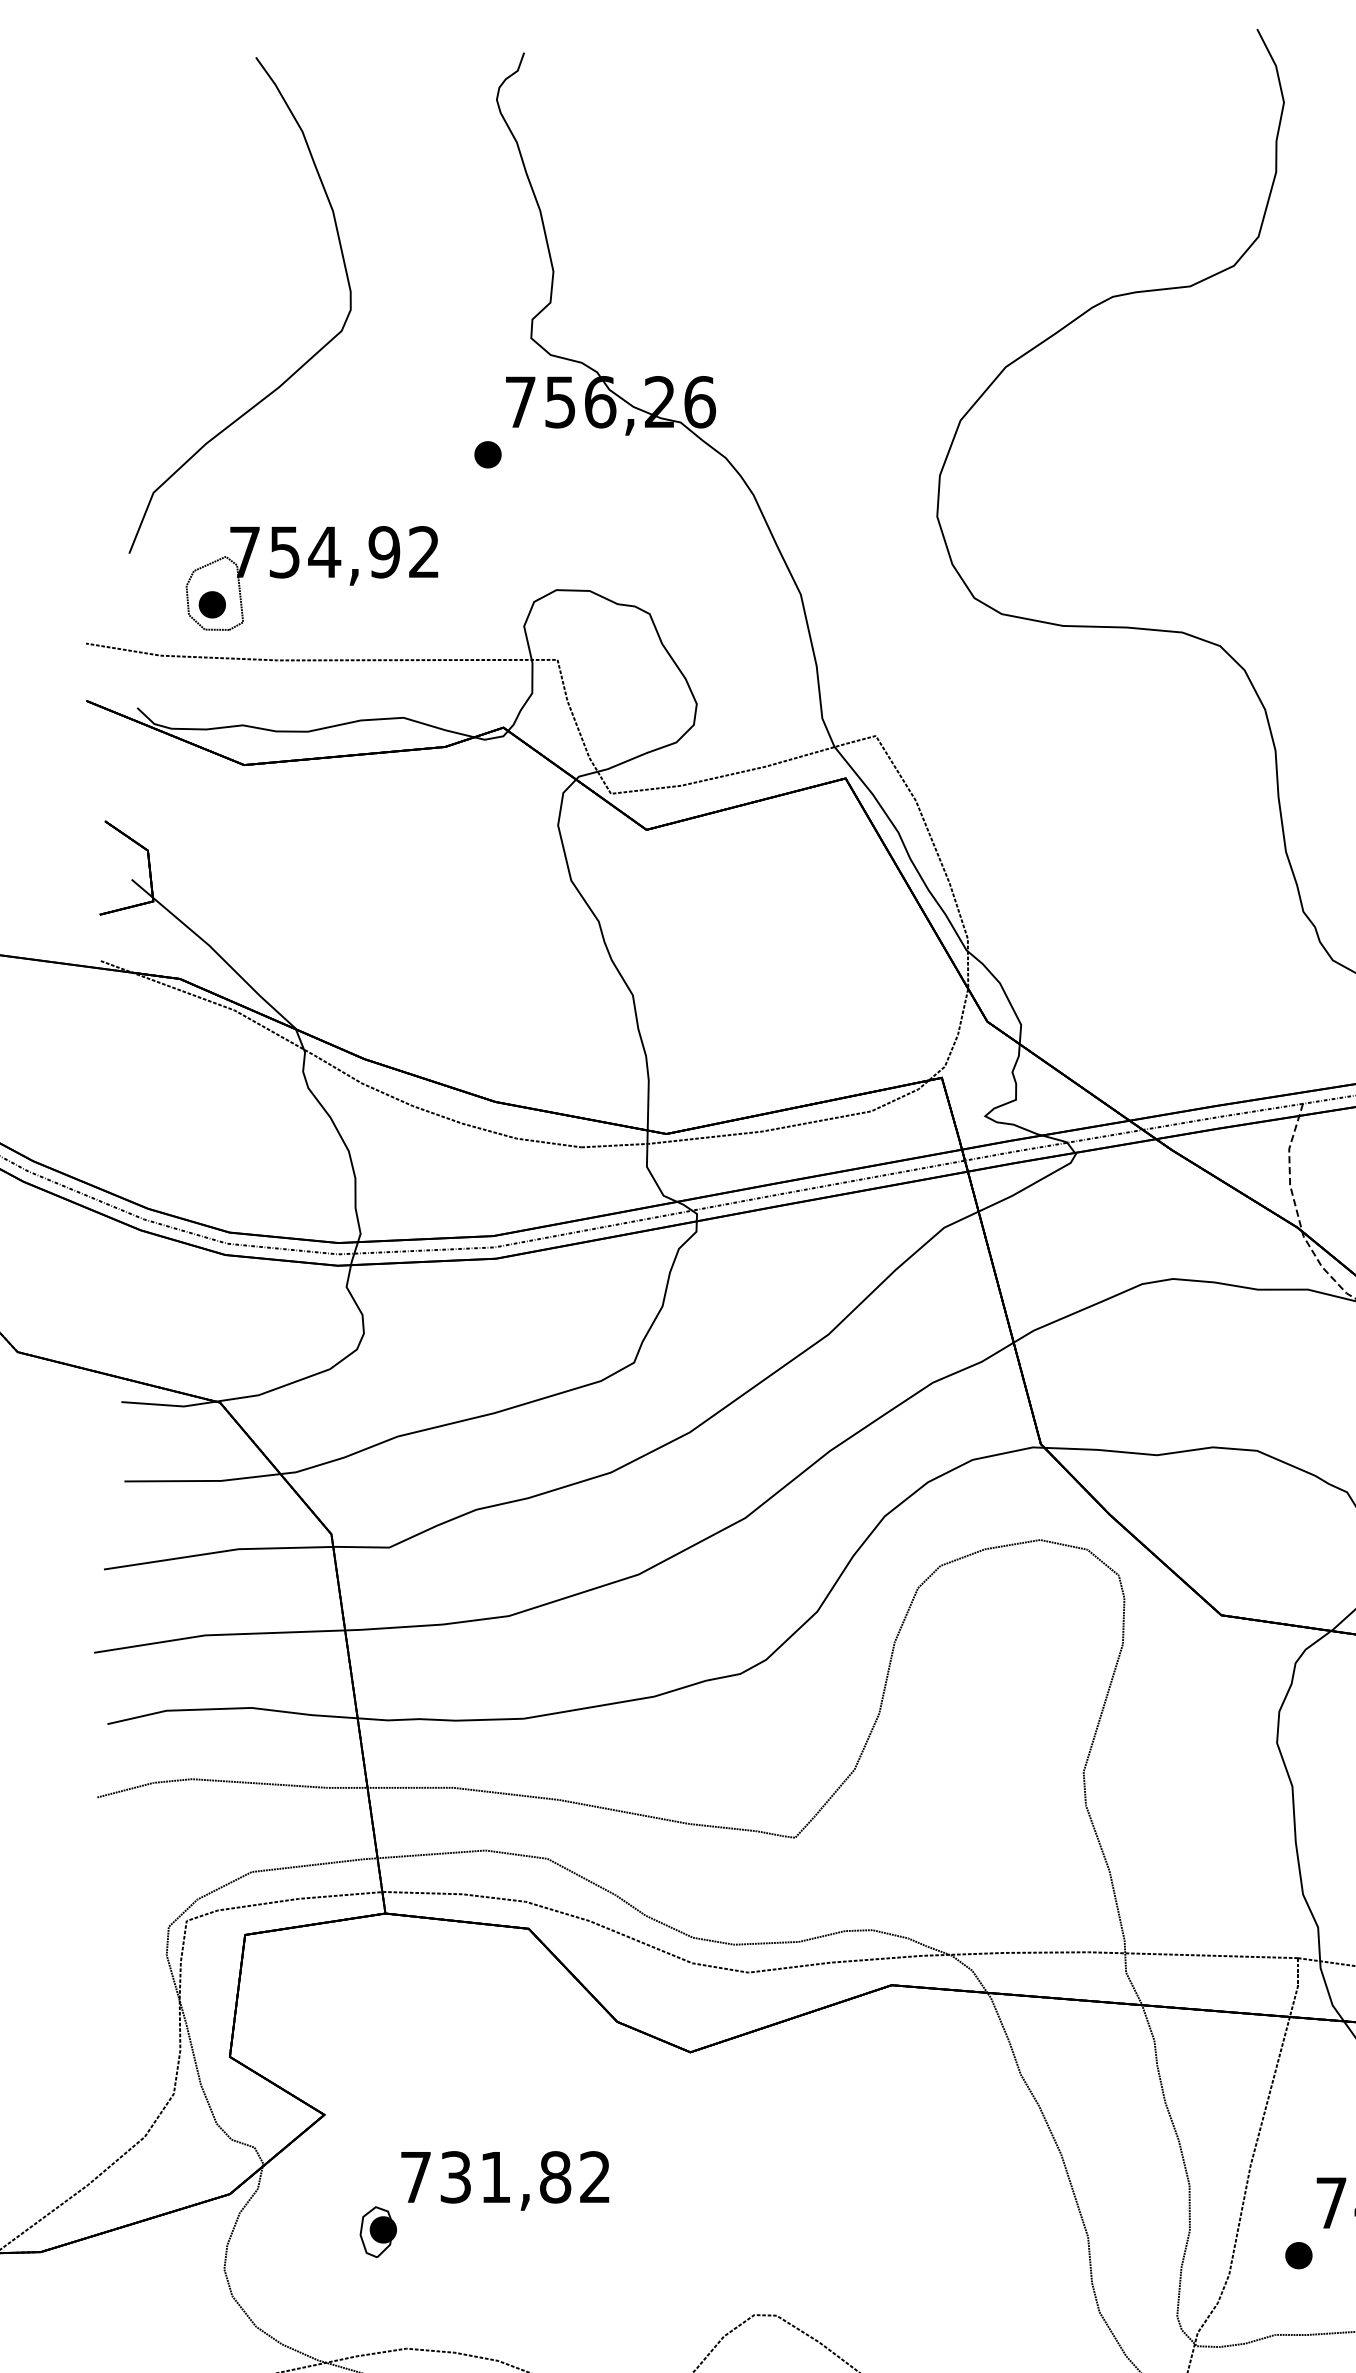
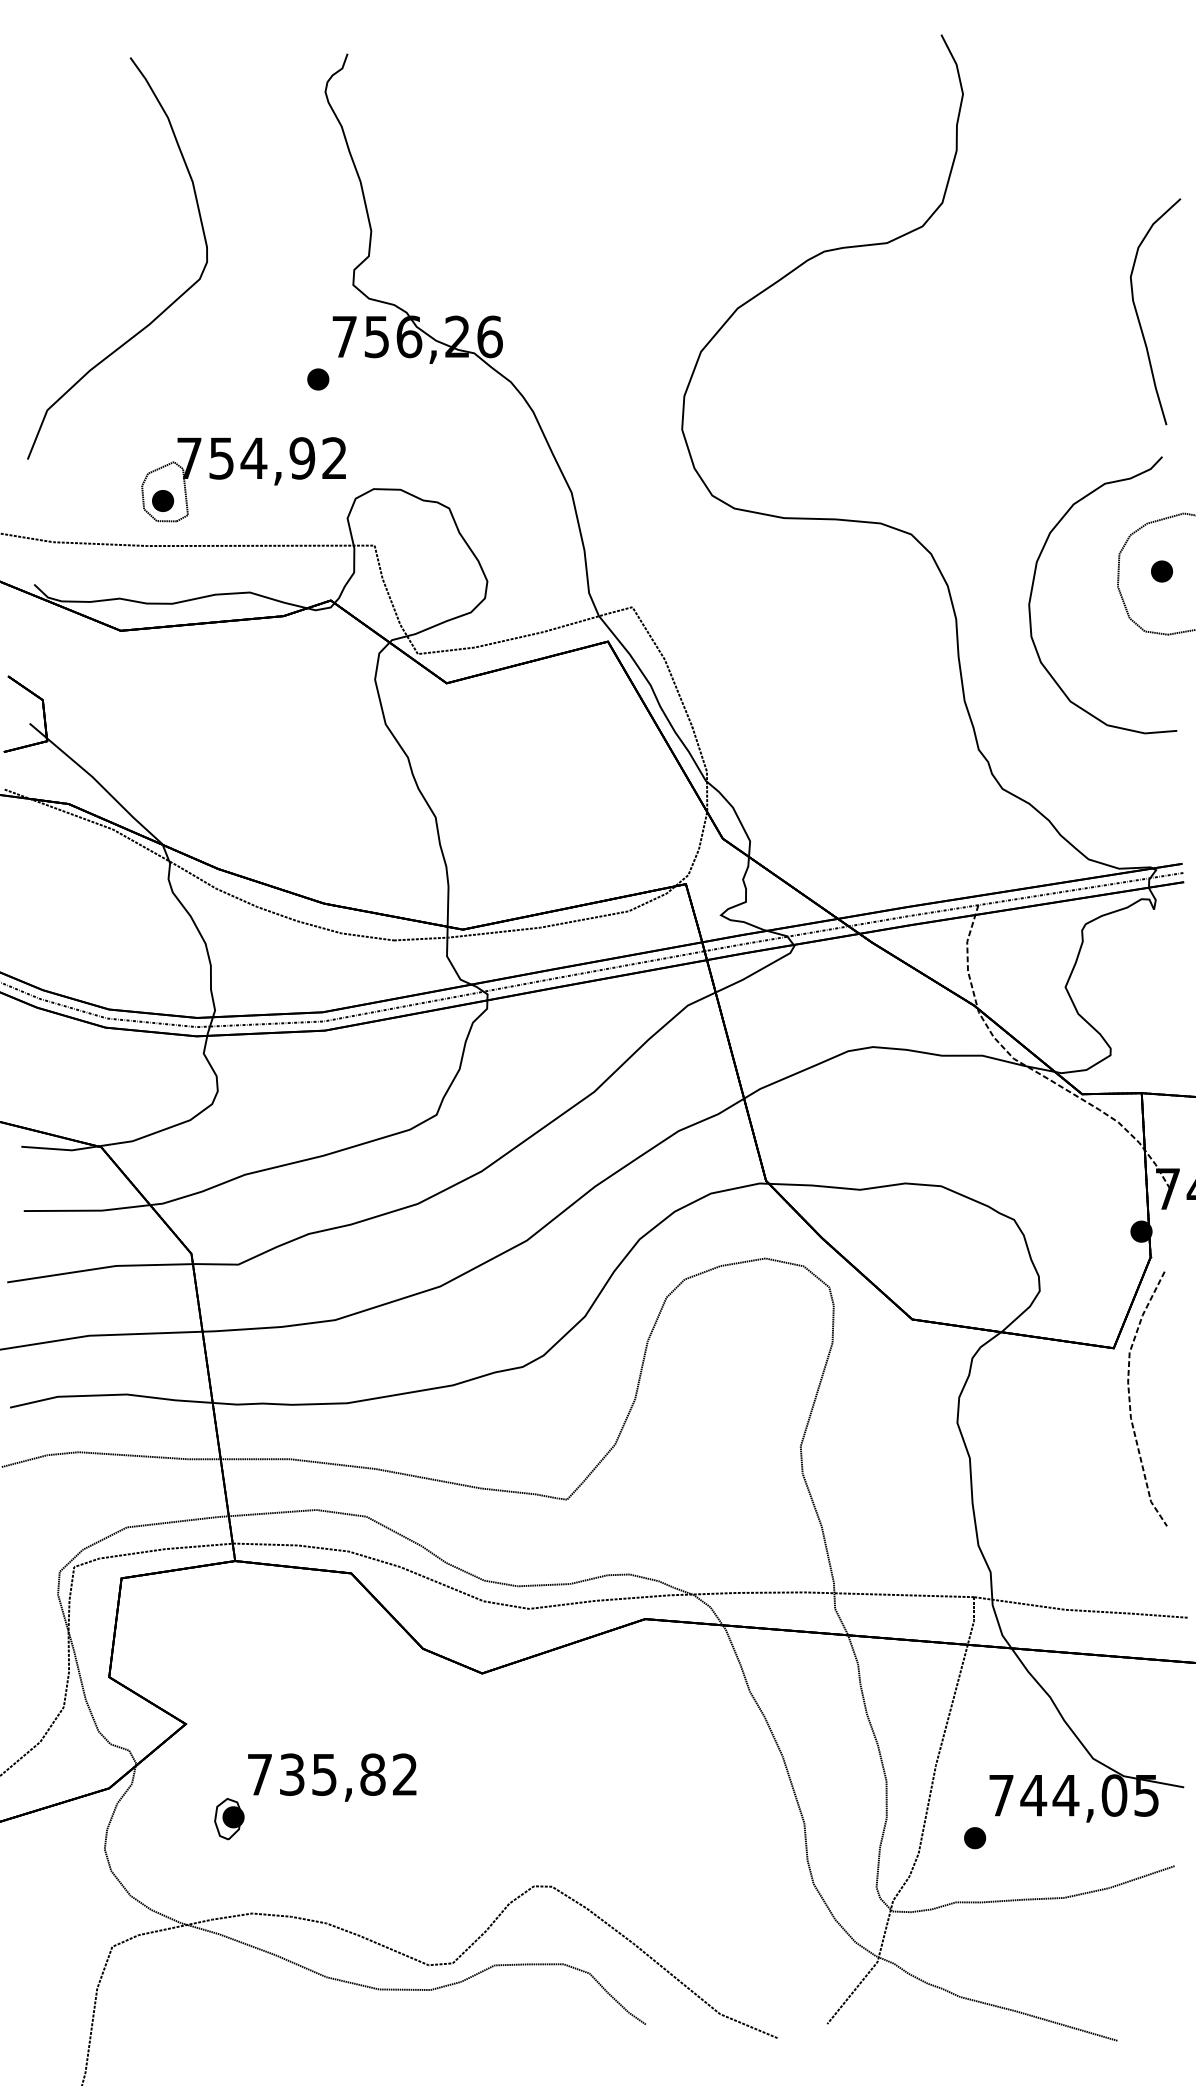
part: (311, 565) -> (243, 469), moved
text: (495, 2177) -> (324, 1774), 731,82 -> 735,82

